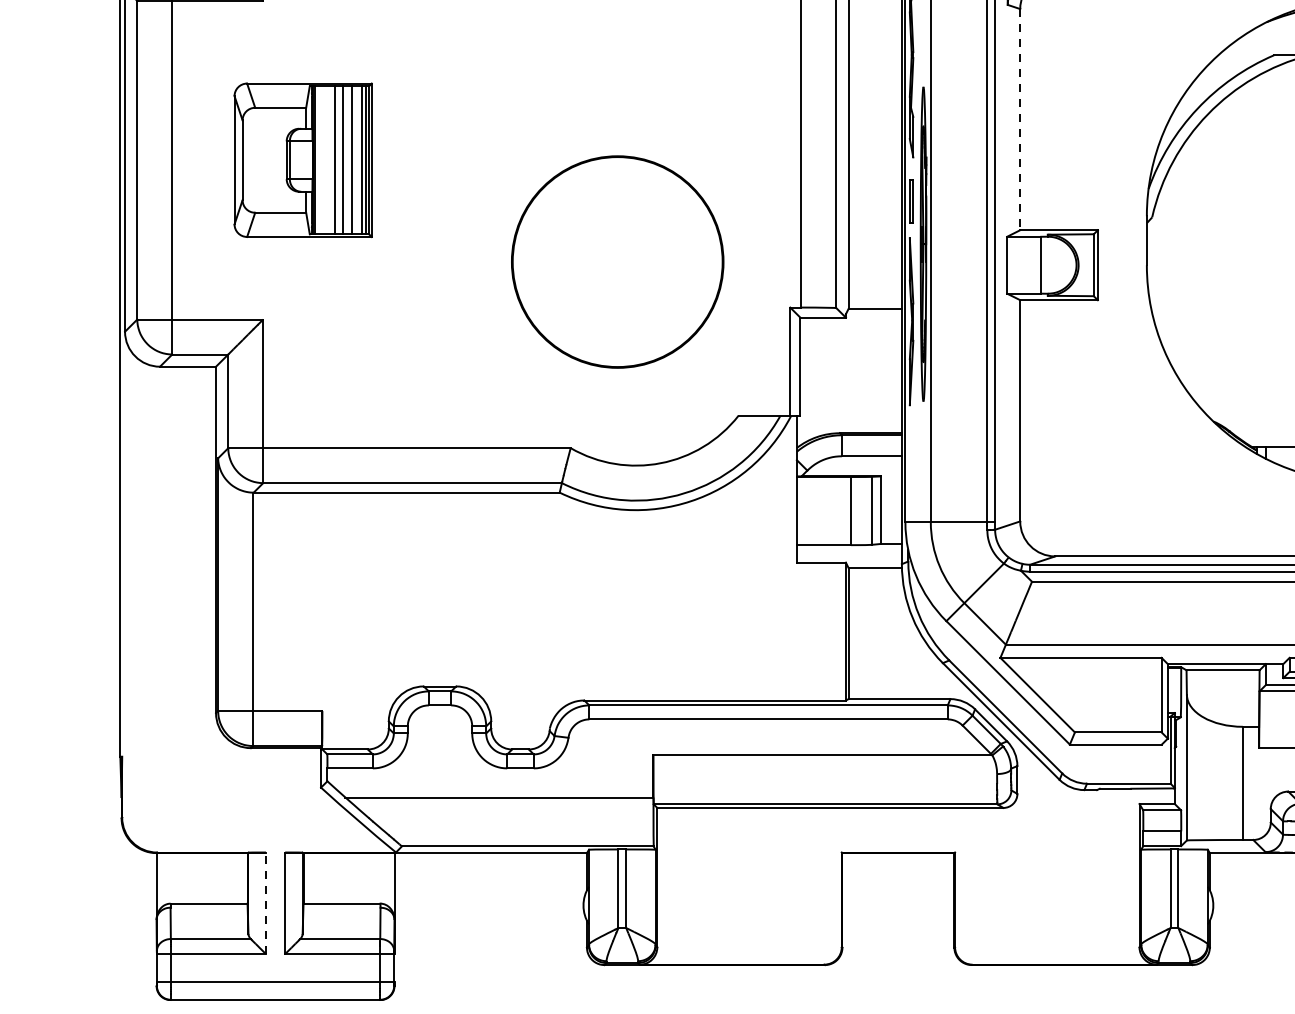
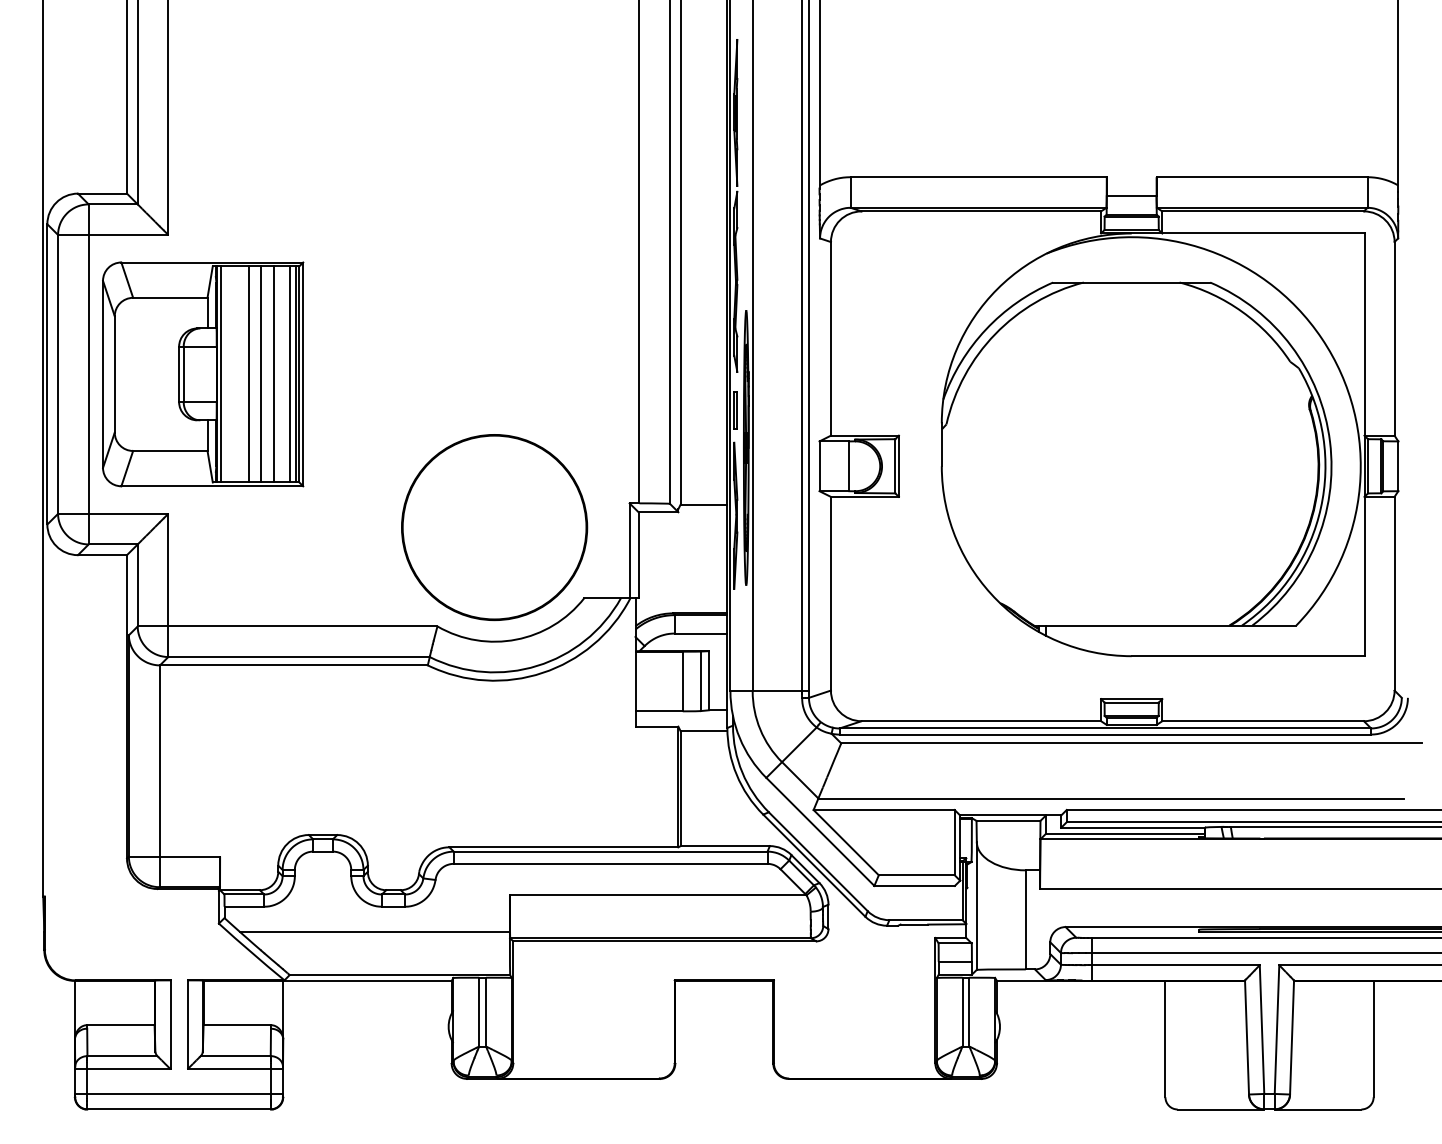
line: (1019, 119) -> (830, 338), dashed -> solid
part: (303, 160) -> (203, 374), size x1.67
part: (617, 262) -> (494, 527), moved
line: (265, 902) -> (170, 1024), dashed -> solid

